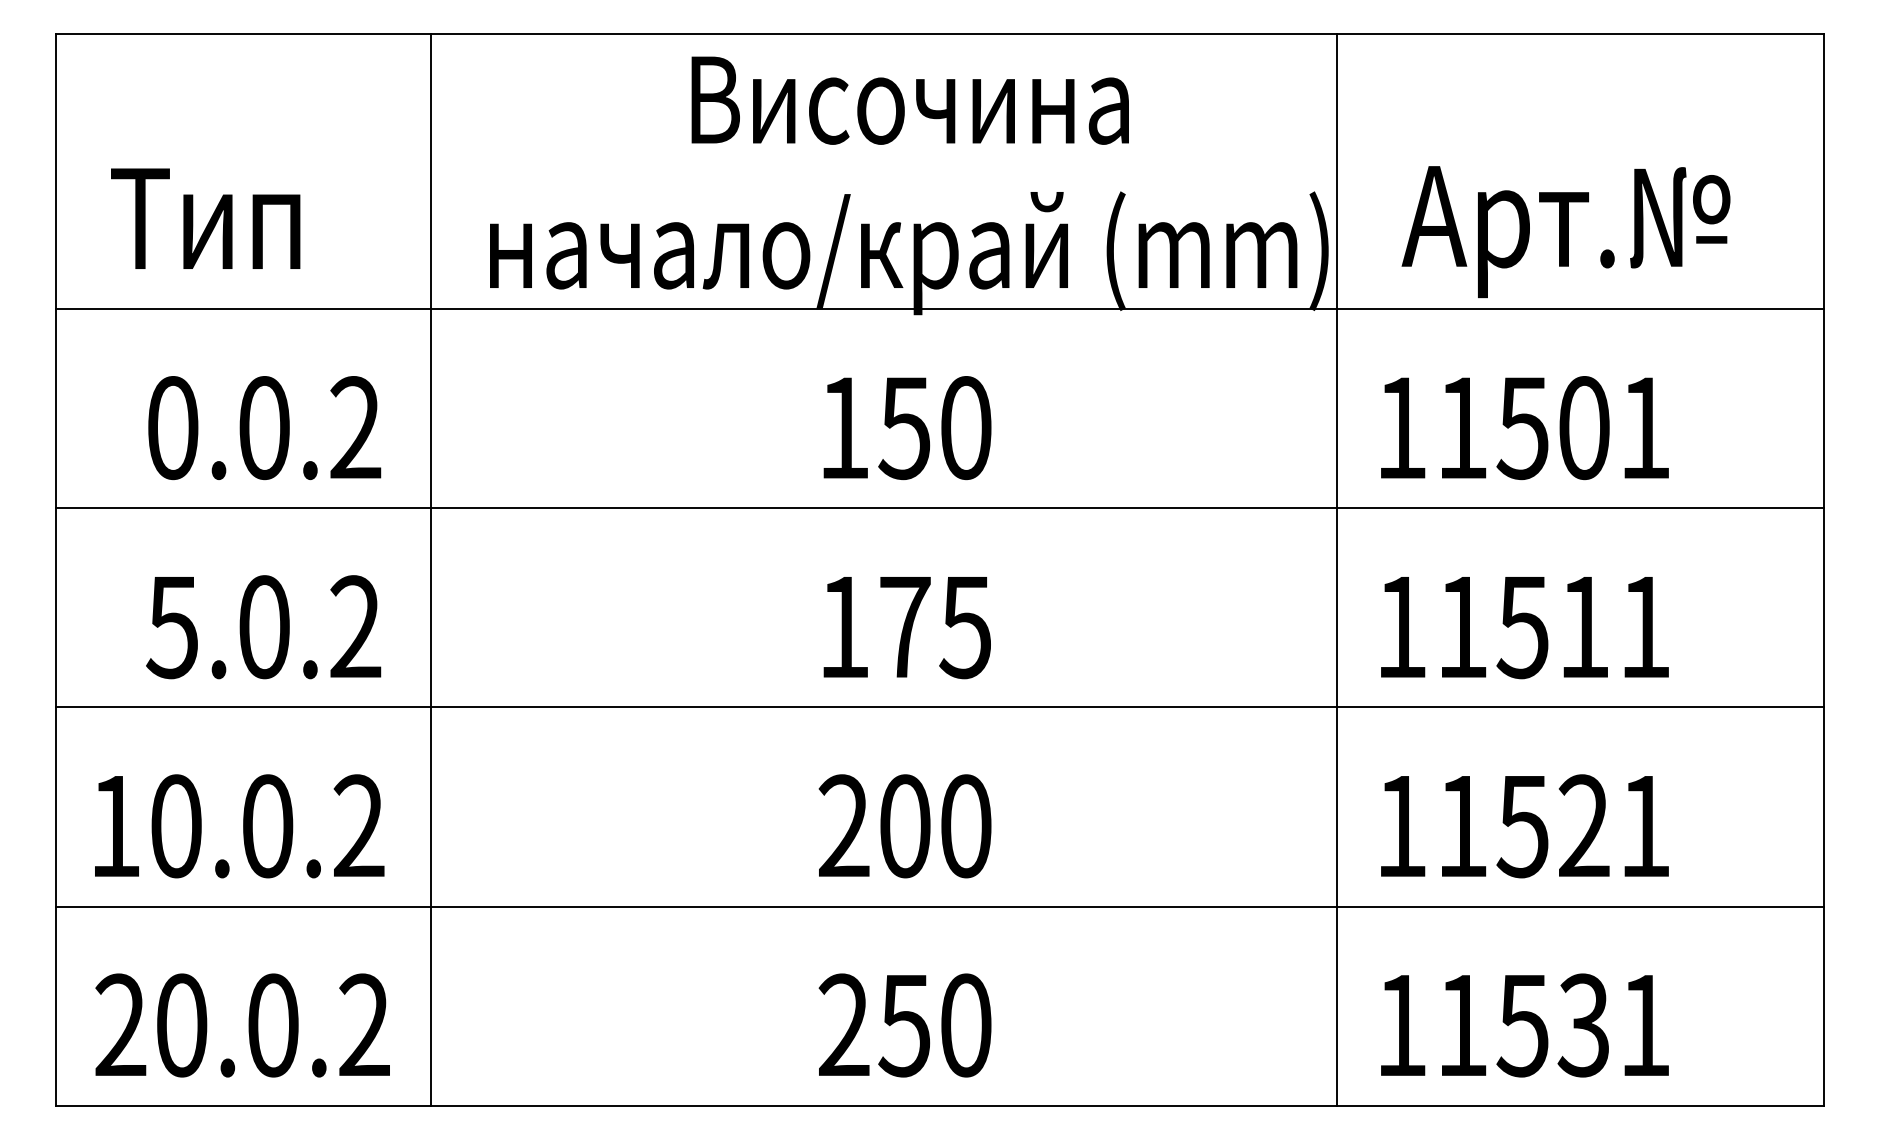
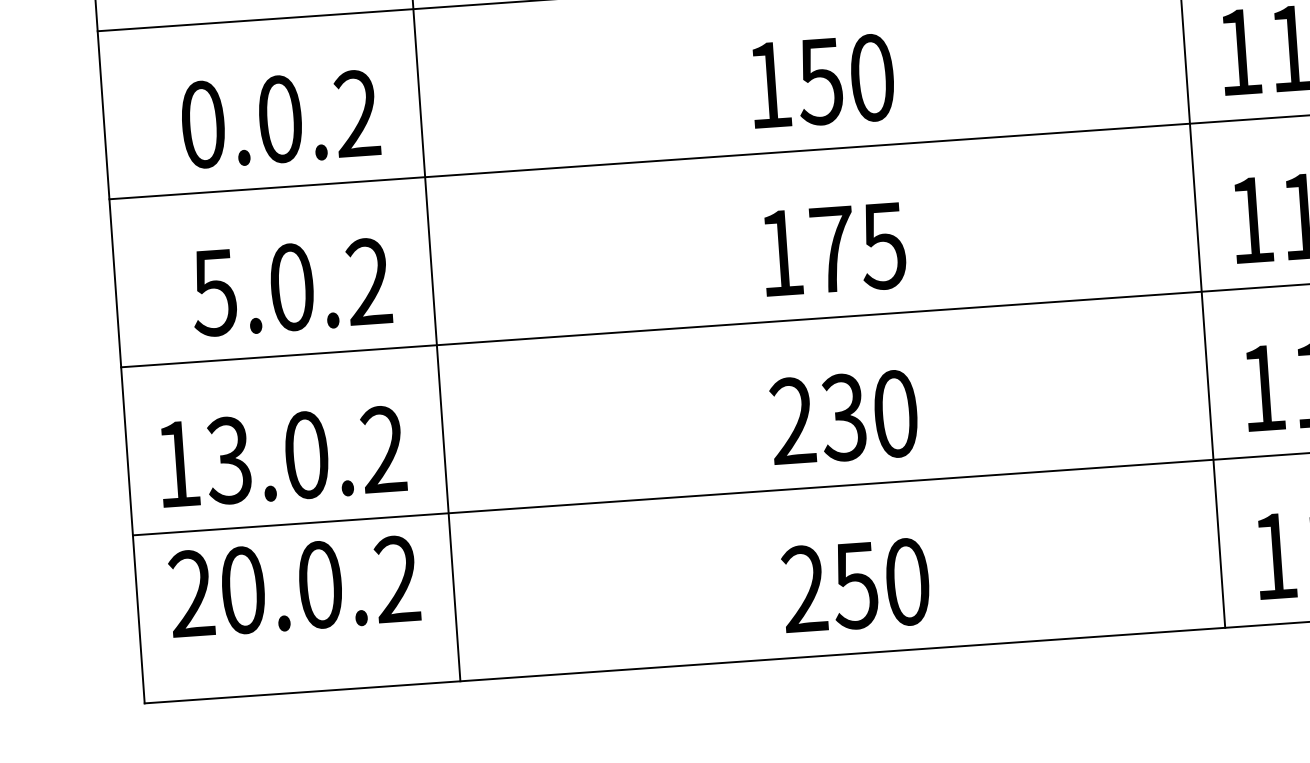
text: (175, 826) -> (228, 460), 10.0.2 -> 13.0.2
text: (904, 826) -> (843, 417), 200 -> 230
text: (242, 1025) -> (294, 586), moved

